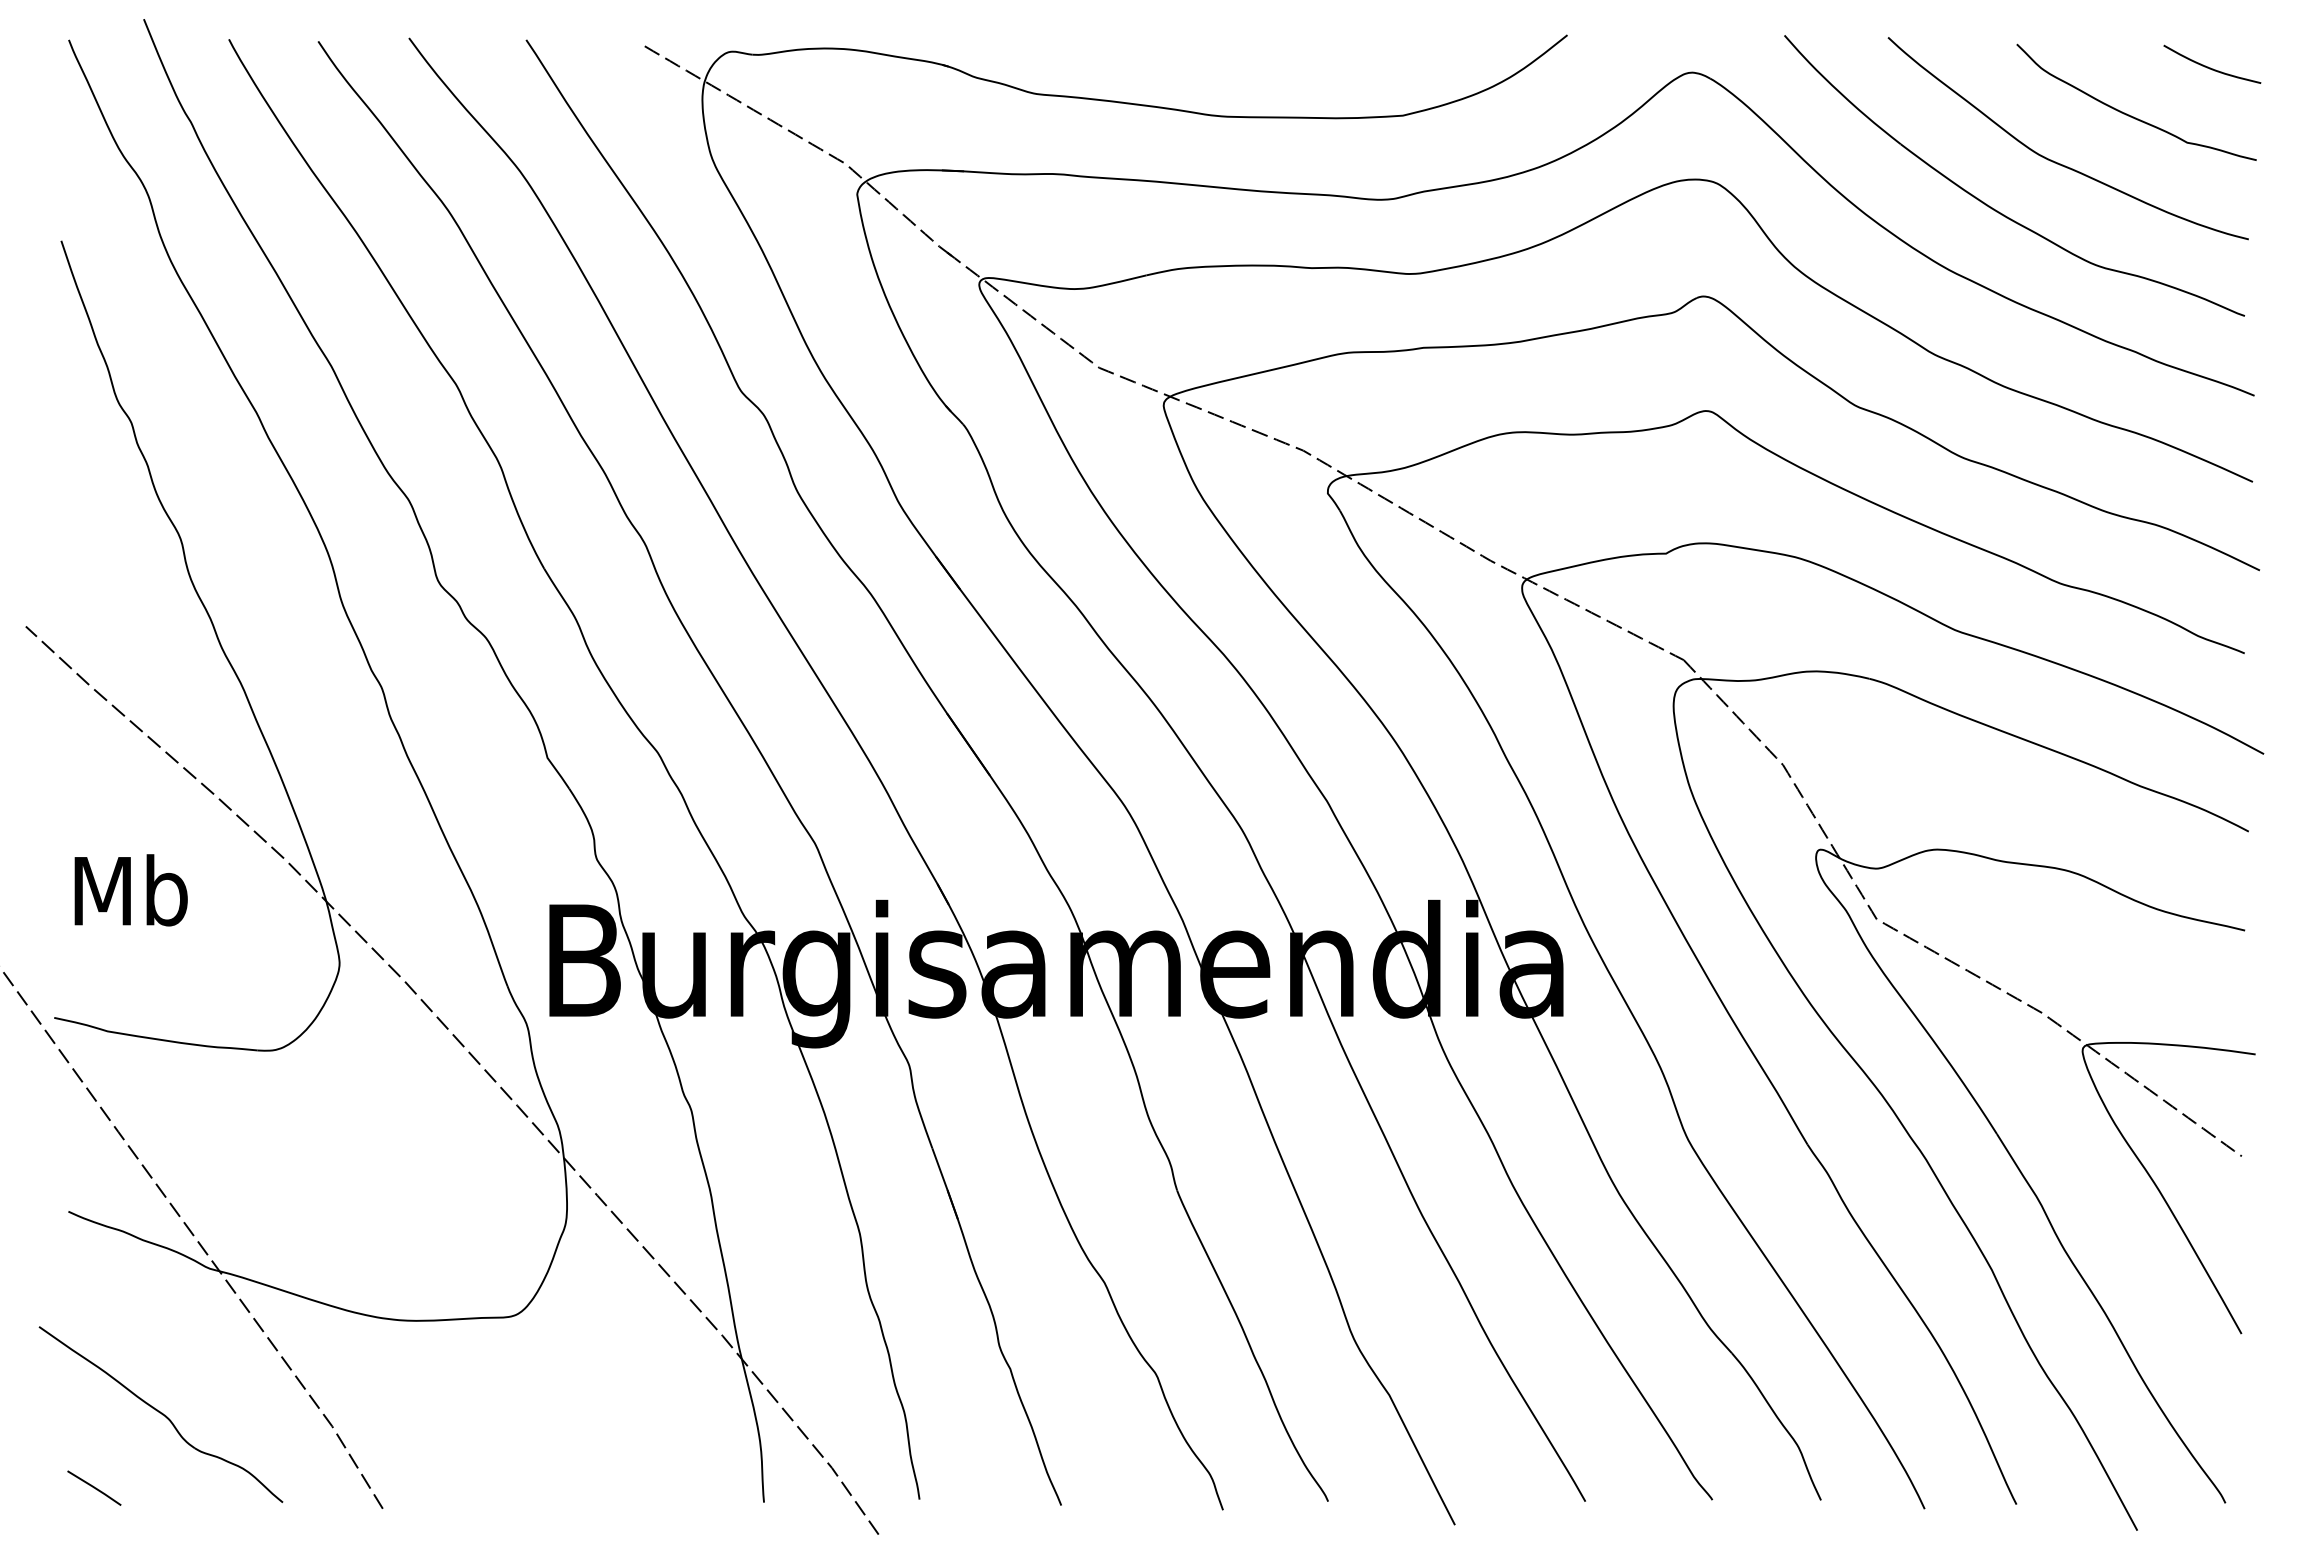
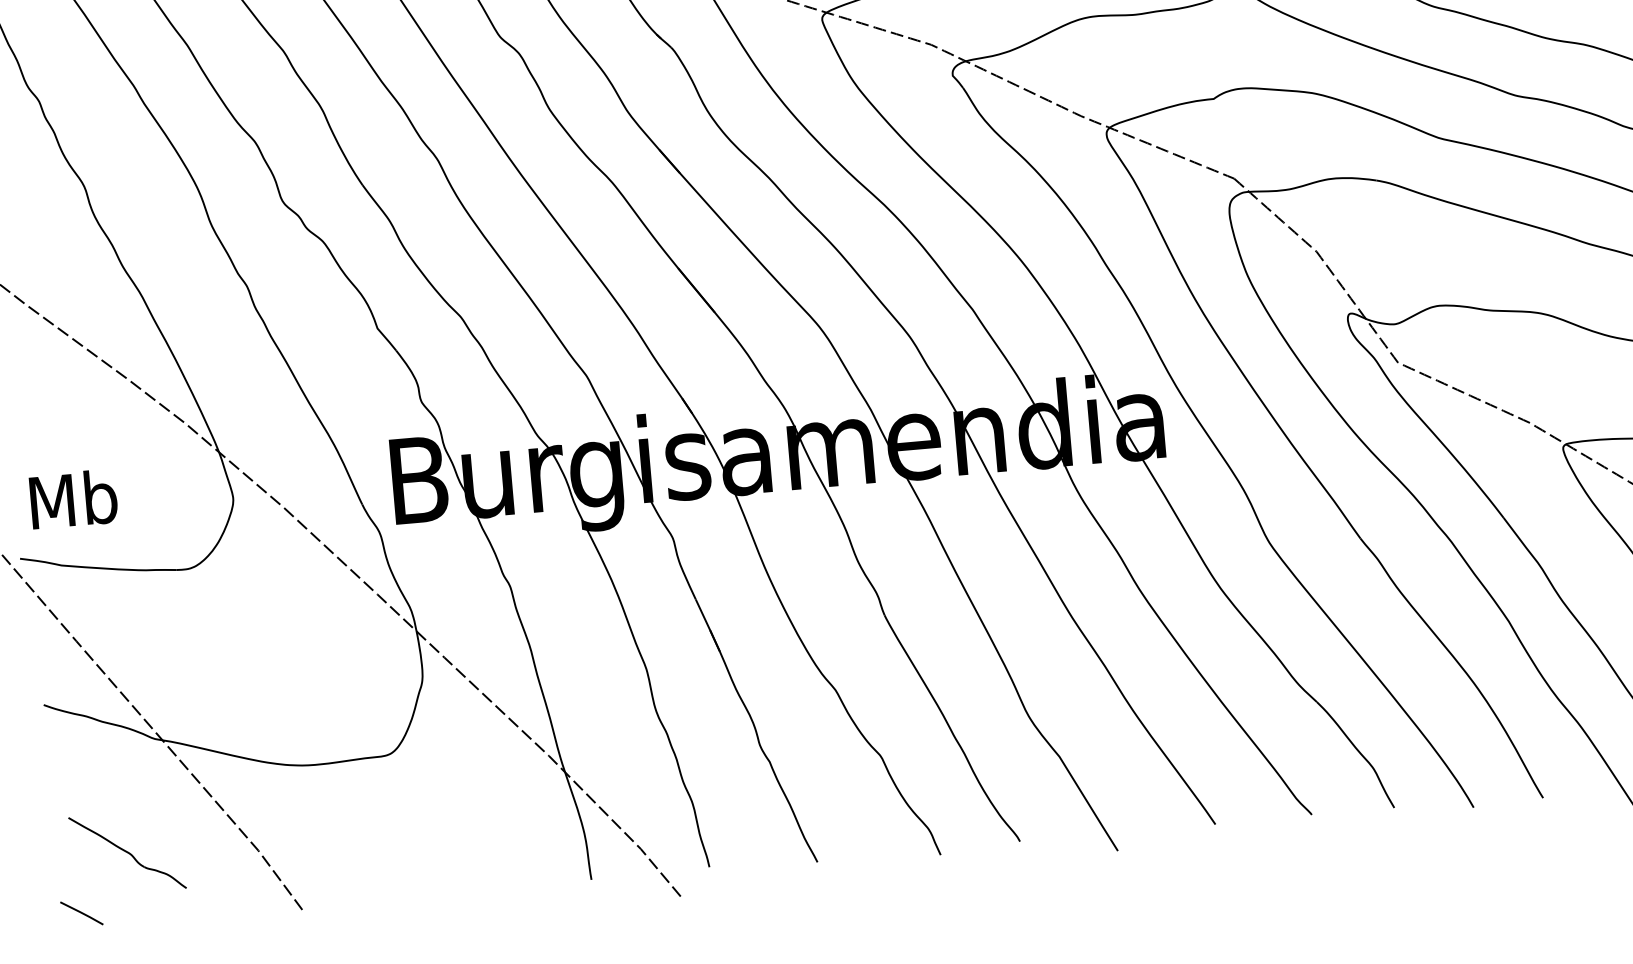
text: (130, 890) -> (73, 499), moved
part: (160, 1414) -> (127, 853), size x0.6

